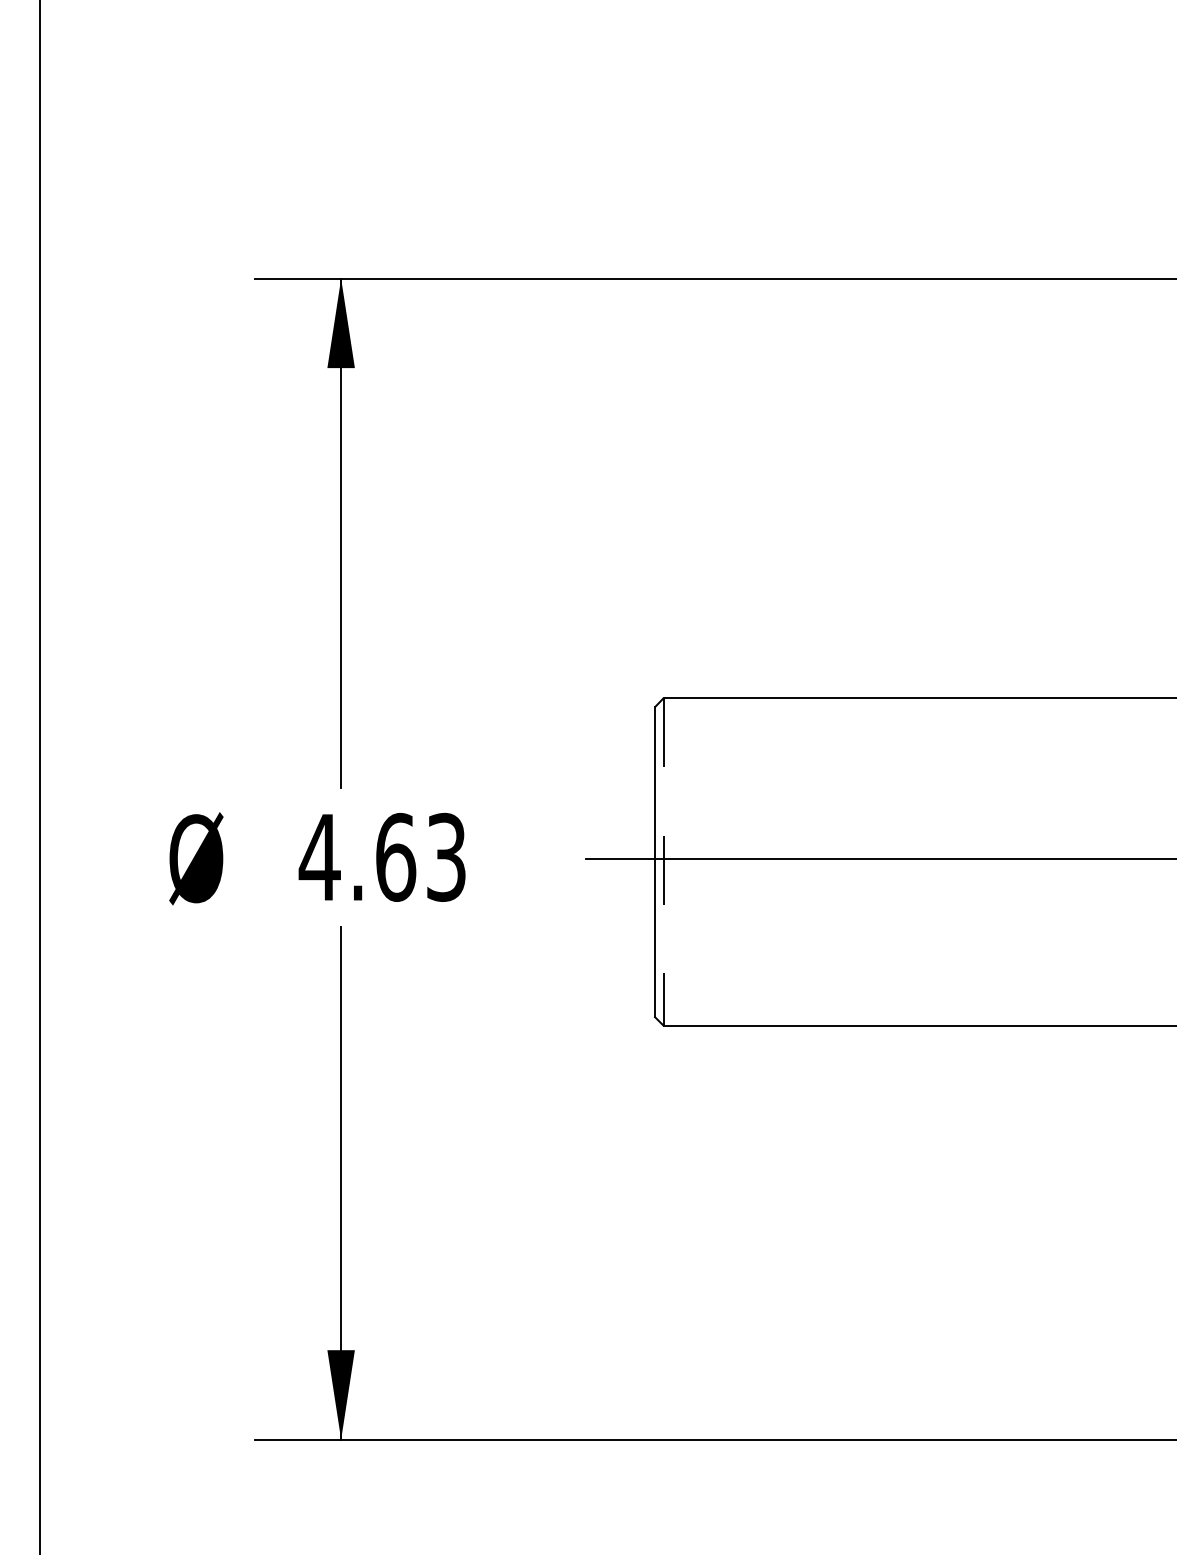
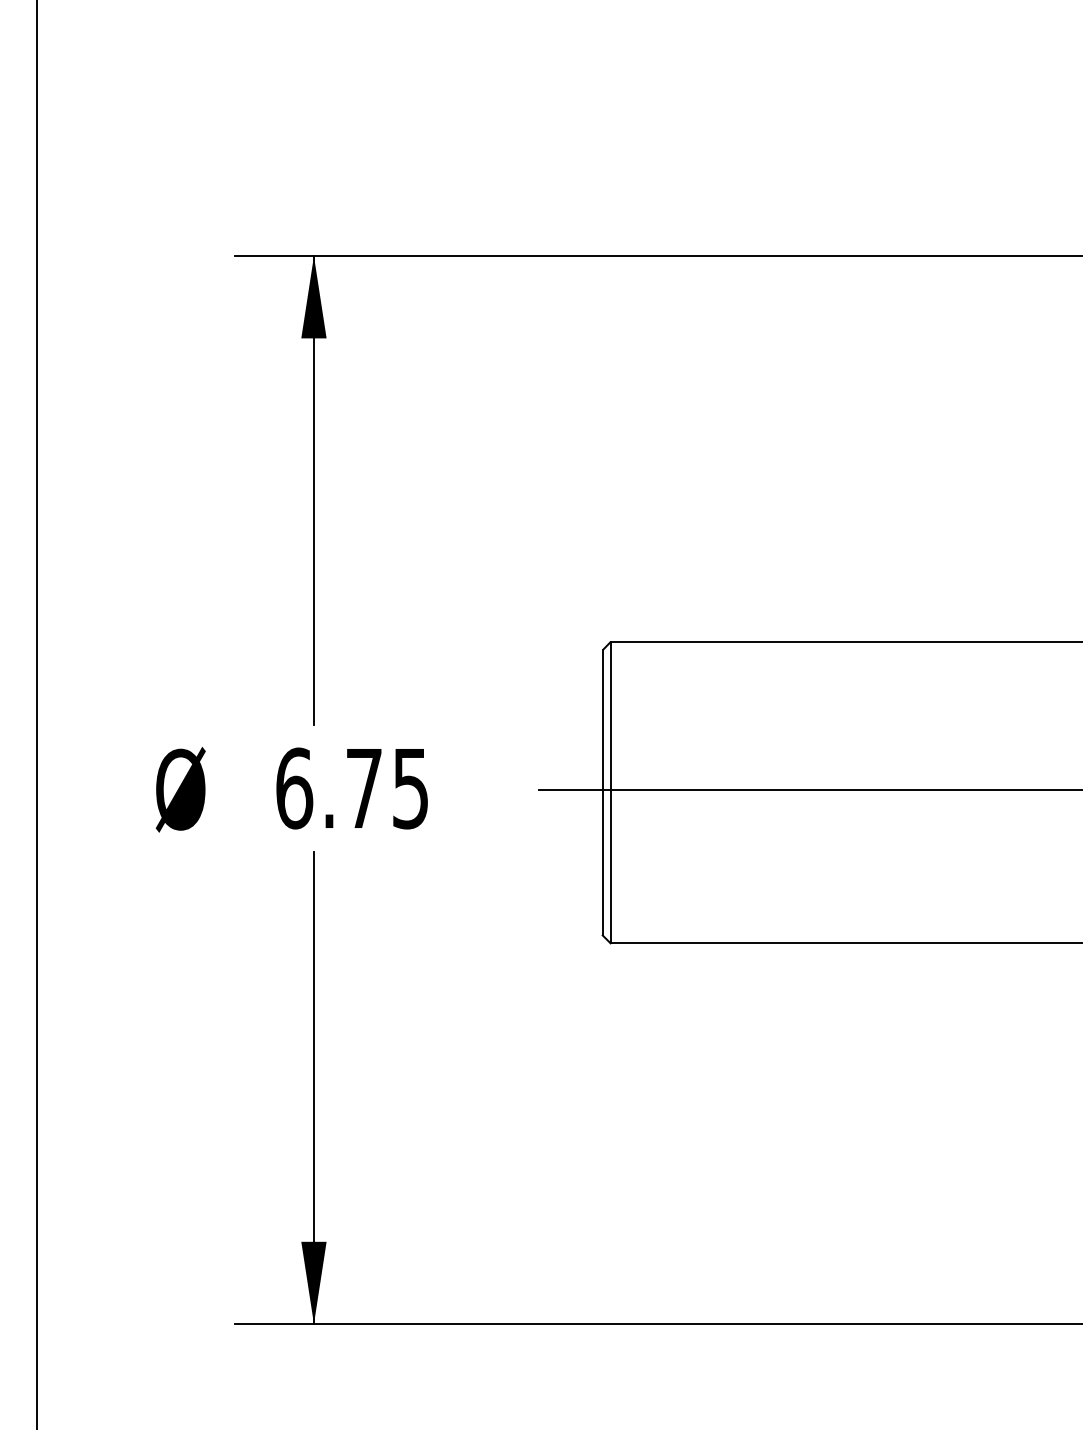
text: (381, 856) -> (351, 787), 4.63 -> 6.75
line: (663, 861) -> (610, 792), dashed -> solid

